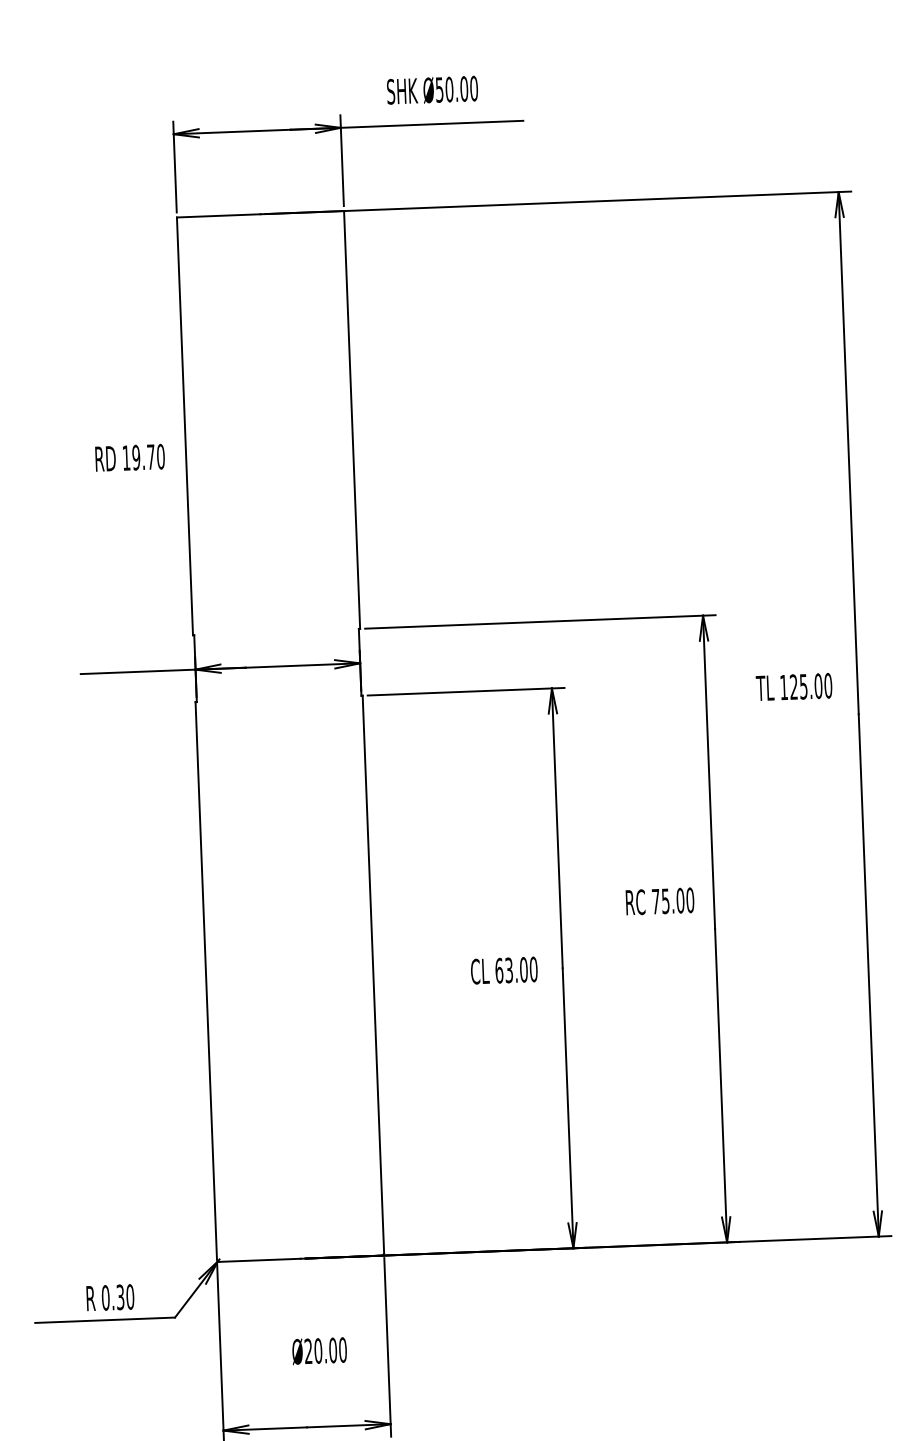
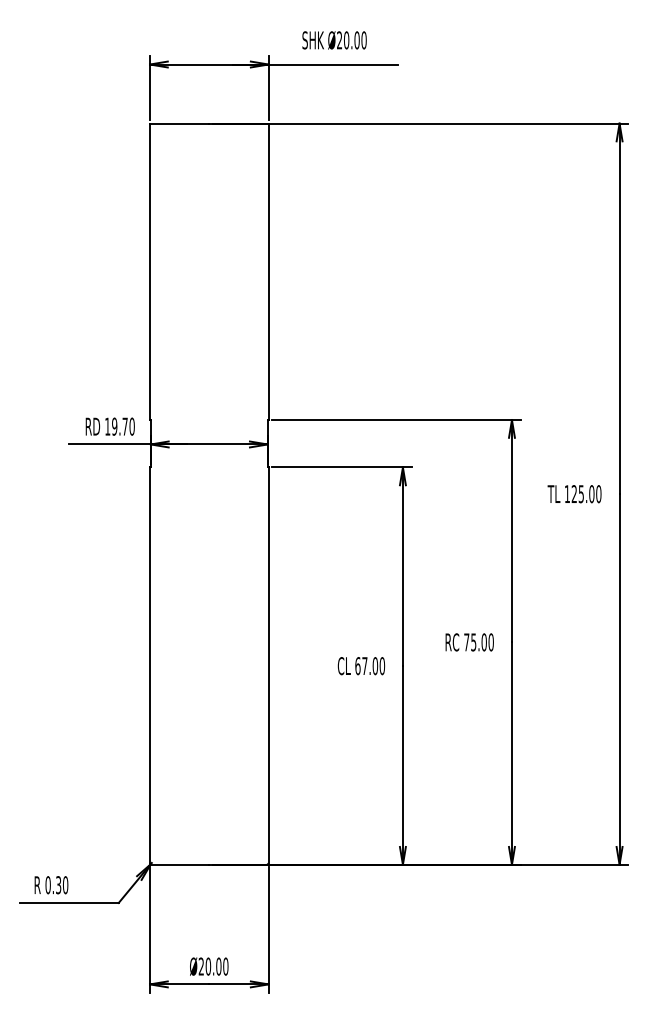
text: (439, 90) -> (339, 40), Ø50.00 -> Ø20.00
text: (128, 457) -> (109, 426), moved
text: (794, 687) -> (574, 494), moved
text: (659, 901) -> (469, 642), moved
text: (508, 970) -> (364, 666), 63.00 -> 67.00
text: (110, 1298) -> (51, 885), moved
text: (319, 1350) -> (209, 966), moved

